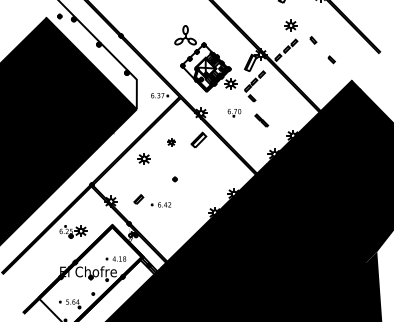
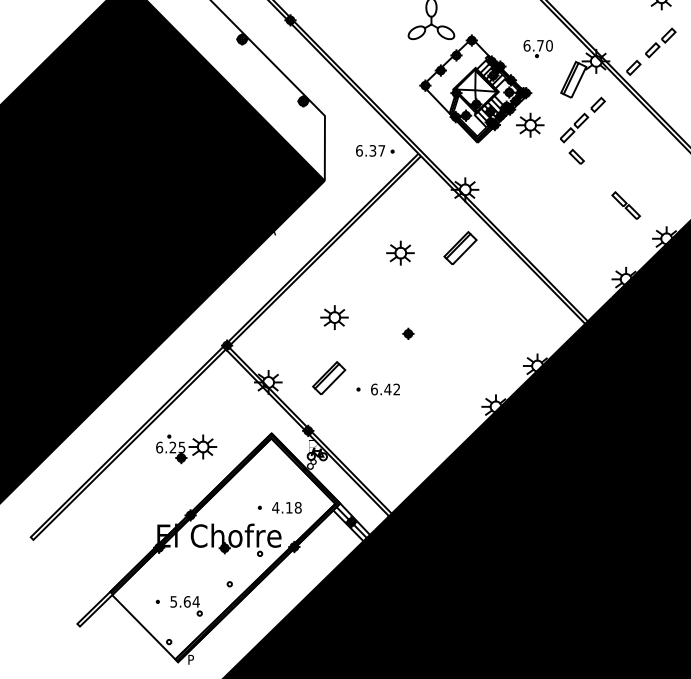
part: (234, 113) -> (538, 50), moved
part: (261, 120) -> (625, 205), moved
part: (171, 142) -> (400, 253), size x1.67
part: (143, 158) -> (332, 316), moved
part: (138, 199) -> (328, 377), size x1.67

